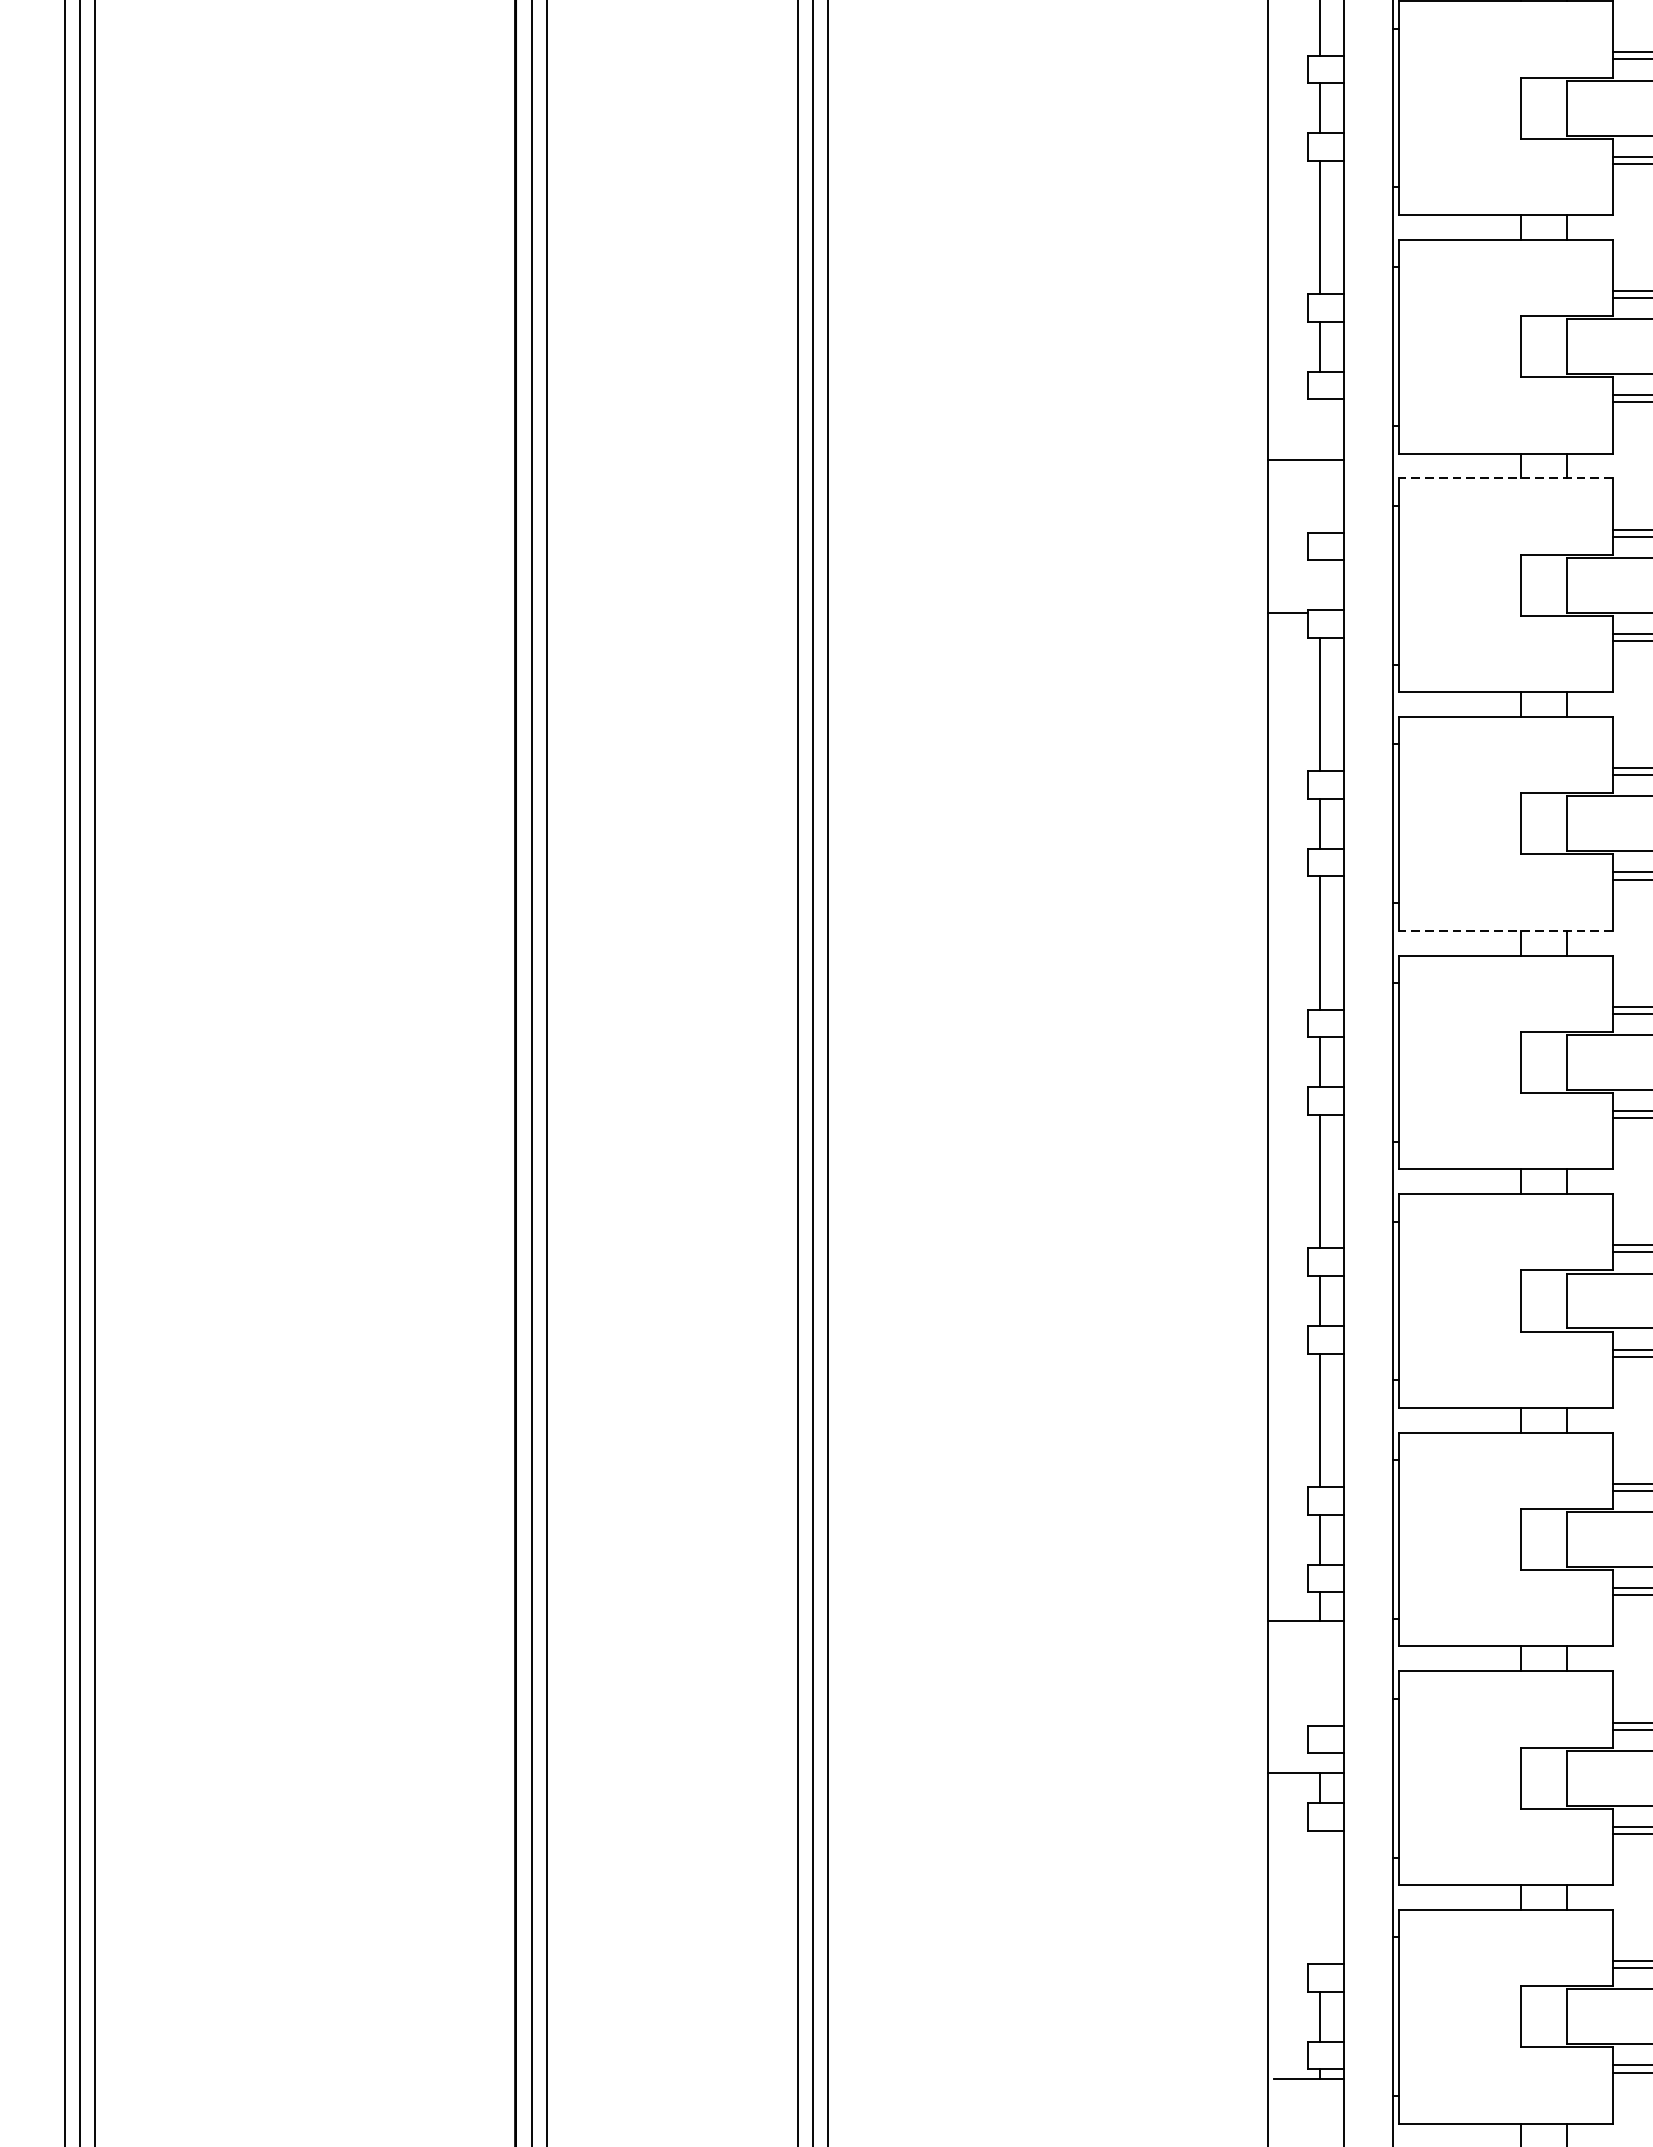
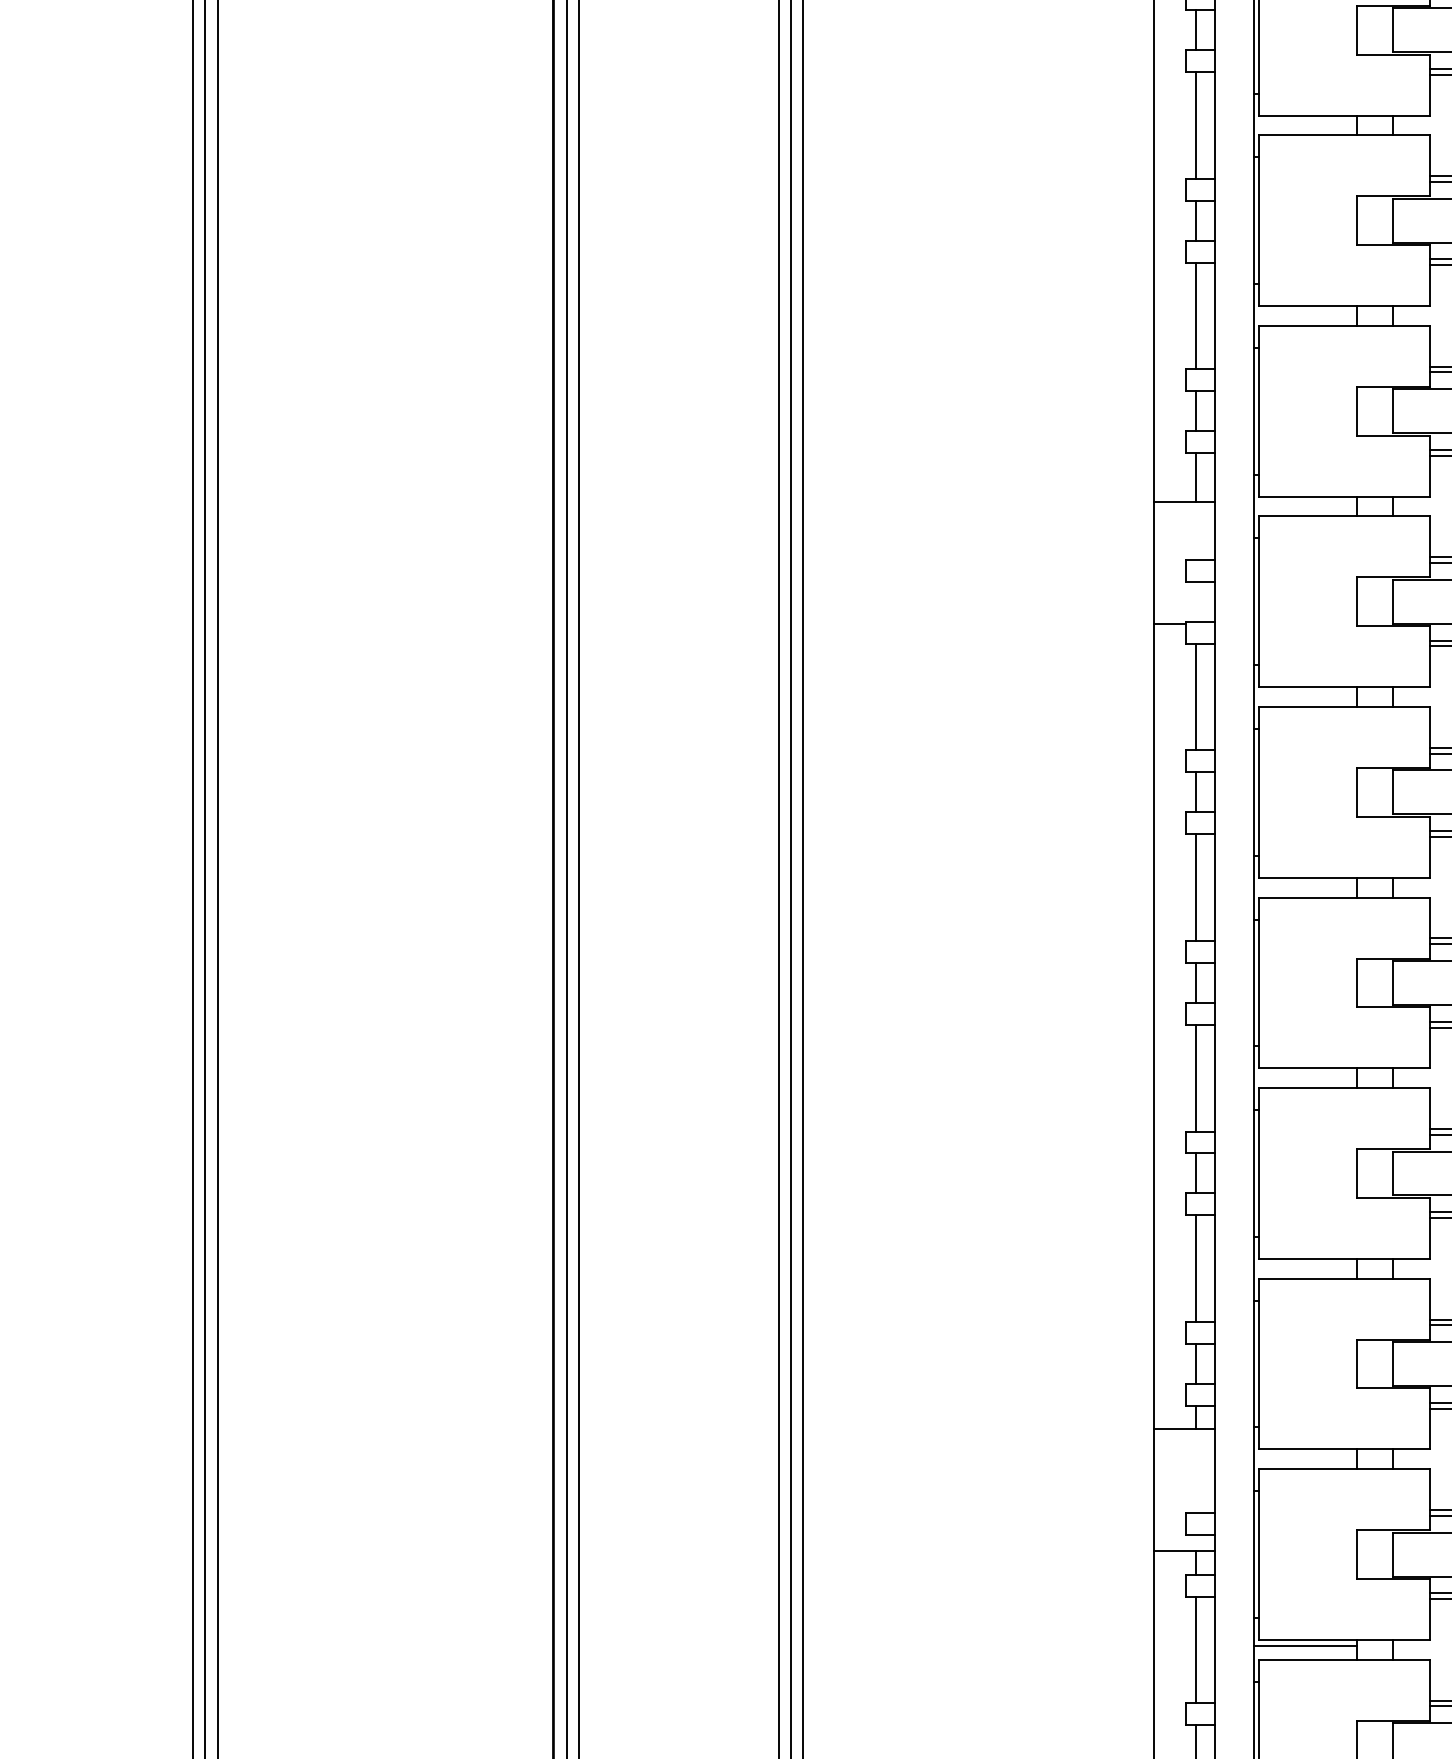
line: (1319, 429) -> (1195, 477), added
line: (1506, 478) -> (1344, 516), dashed -> solid
line: (1506, 930) -> (1344, 877), dashed -> solid
line: (1457, 1893) -> (1305, 1646), added
line: (1319, 1897) -> (1195, 1649), added

